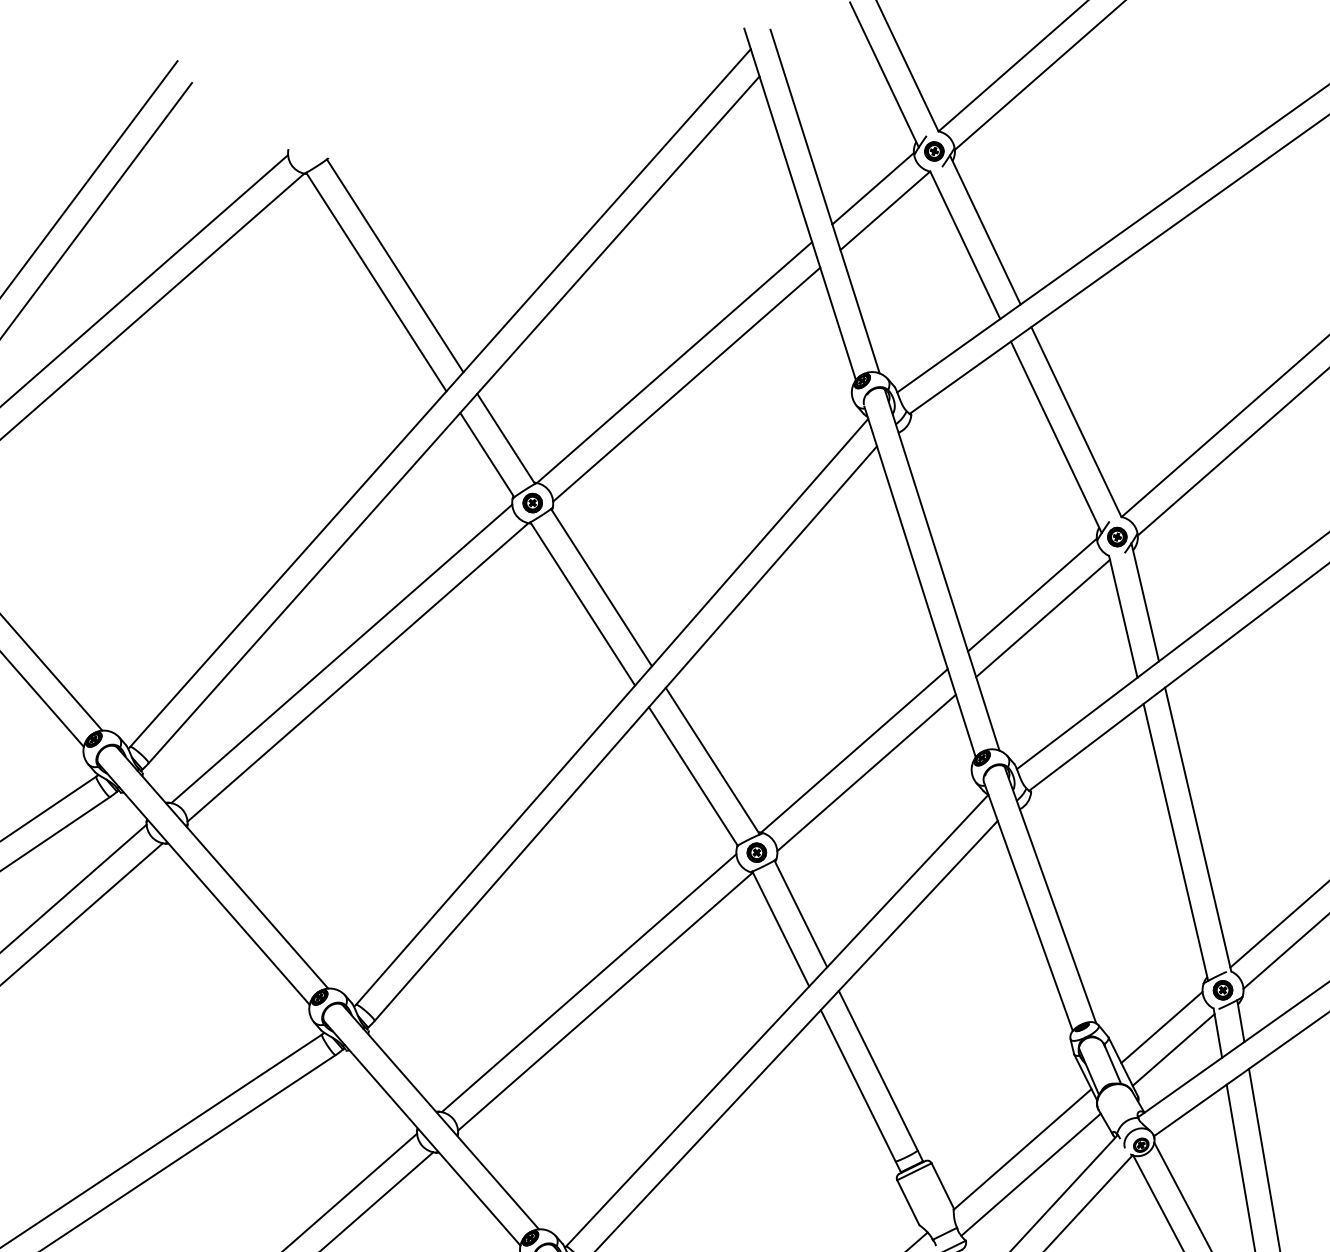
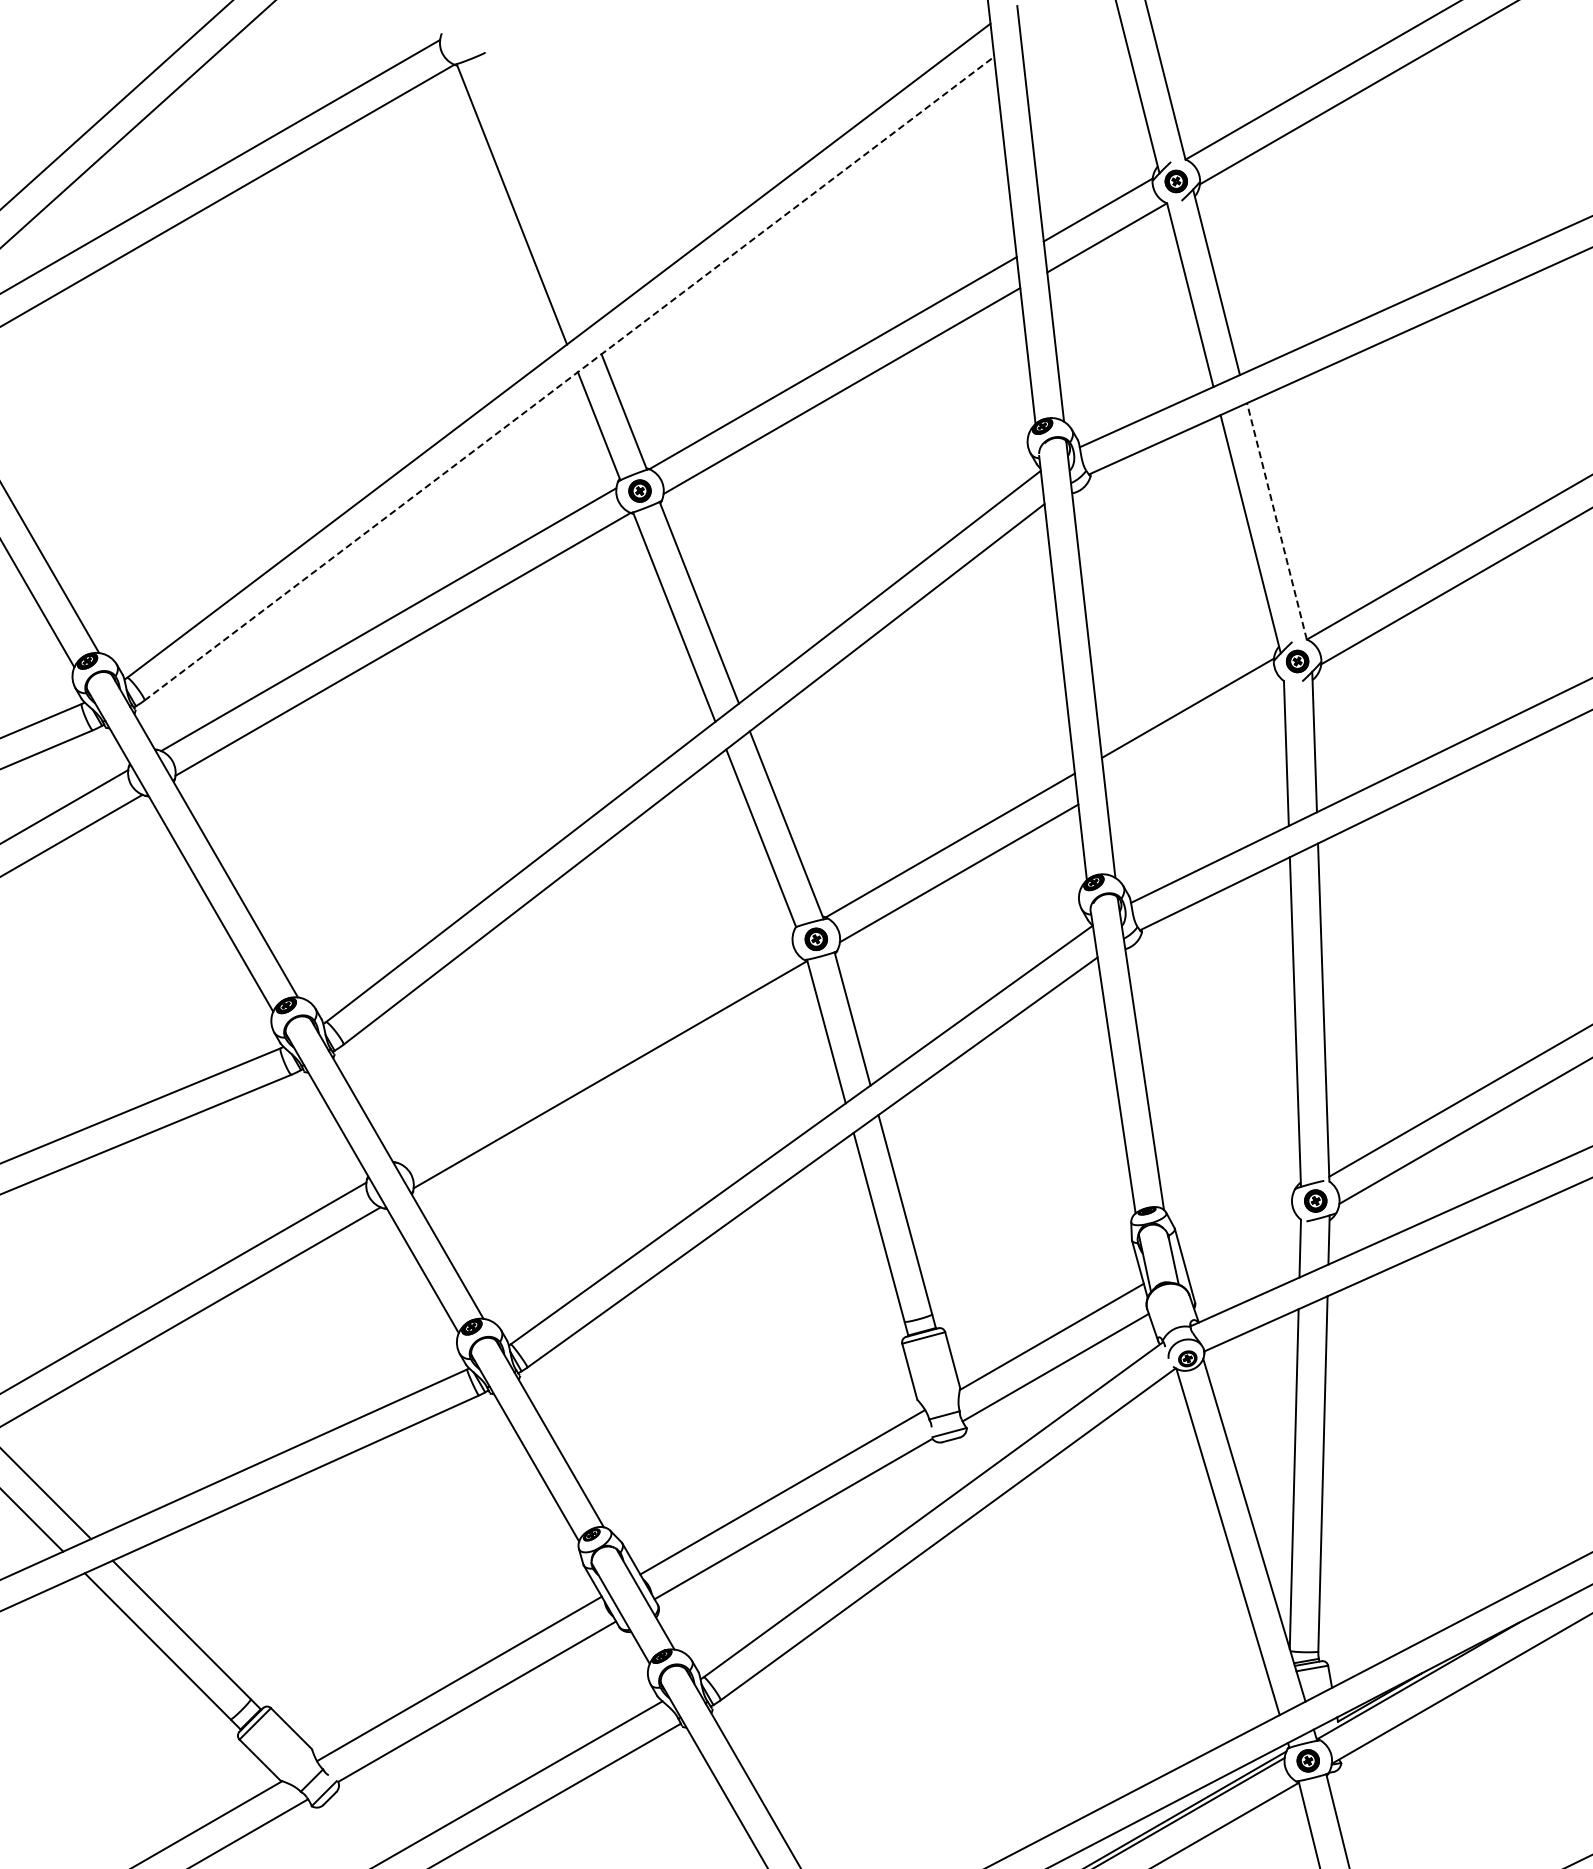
line: (394, 265) -> (536, 189), removed
line: (454, 419) -> (569, 378), solid -> dashed
line: (1076, 422) -> (1276, 521), solid -> dashed
line: (1042, 617) -> (1194, 736), removed
line: (588, 982) -> (595, 1049), removed
line: (1161, 1027) -> (1237, 1229), removed
line: (1173, 1049) -> (1245, 1257), removed

